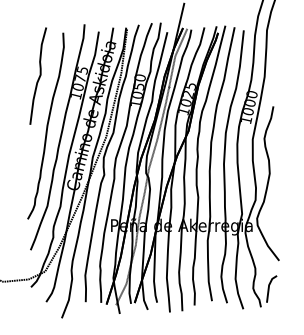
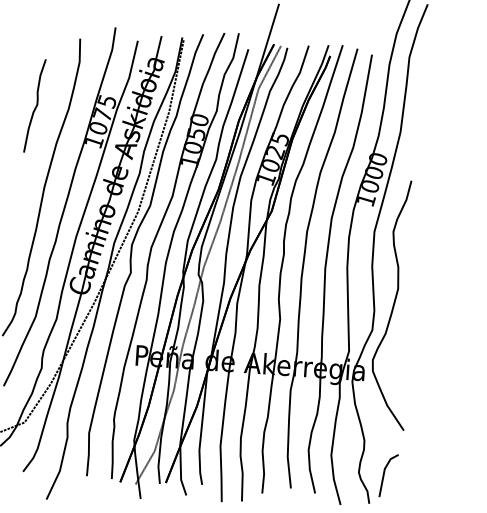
part: (37, 75) -> (33, 104), size x0.6

